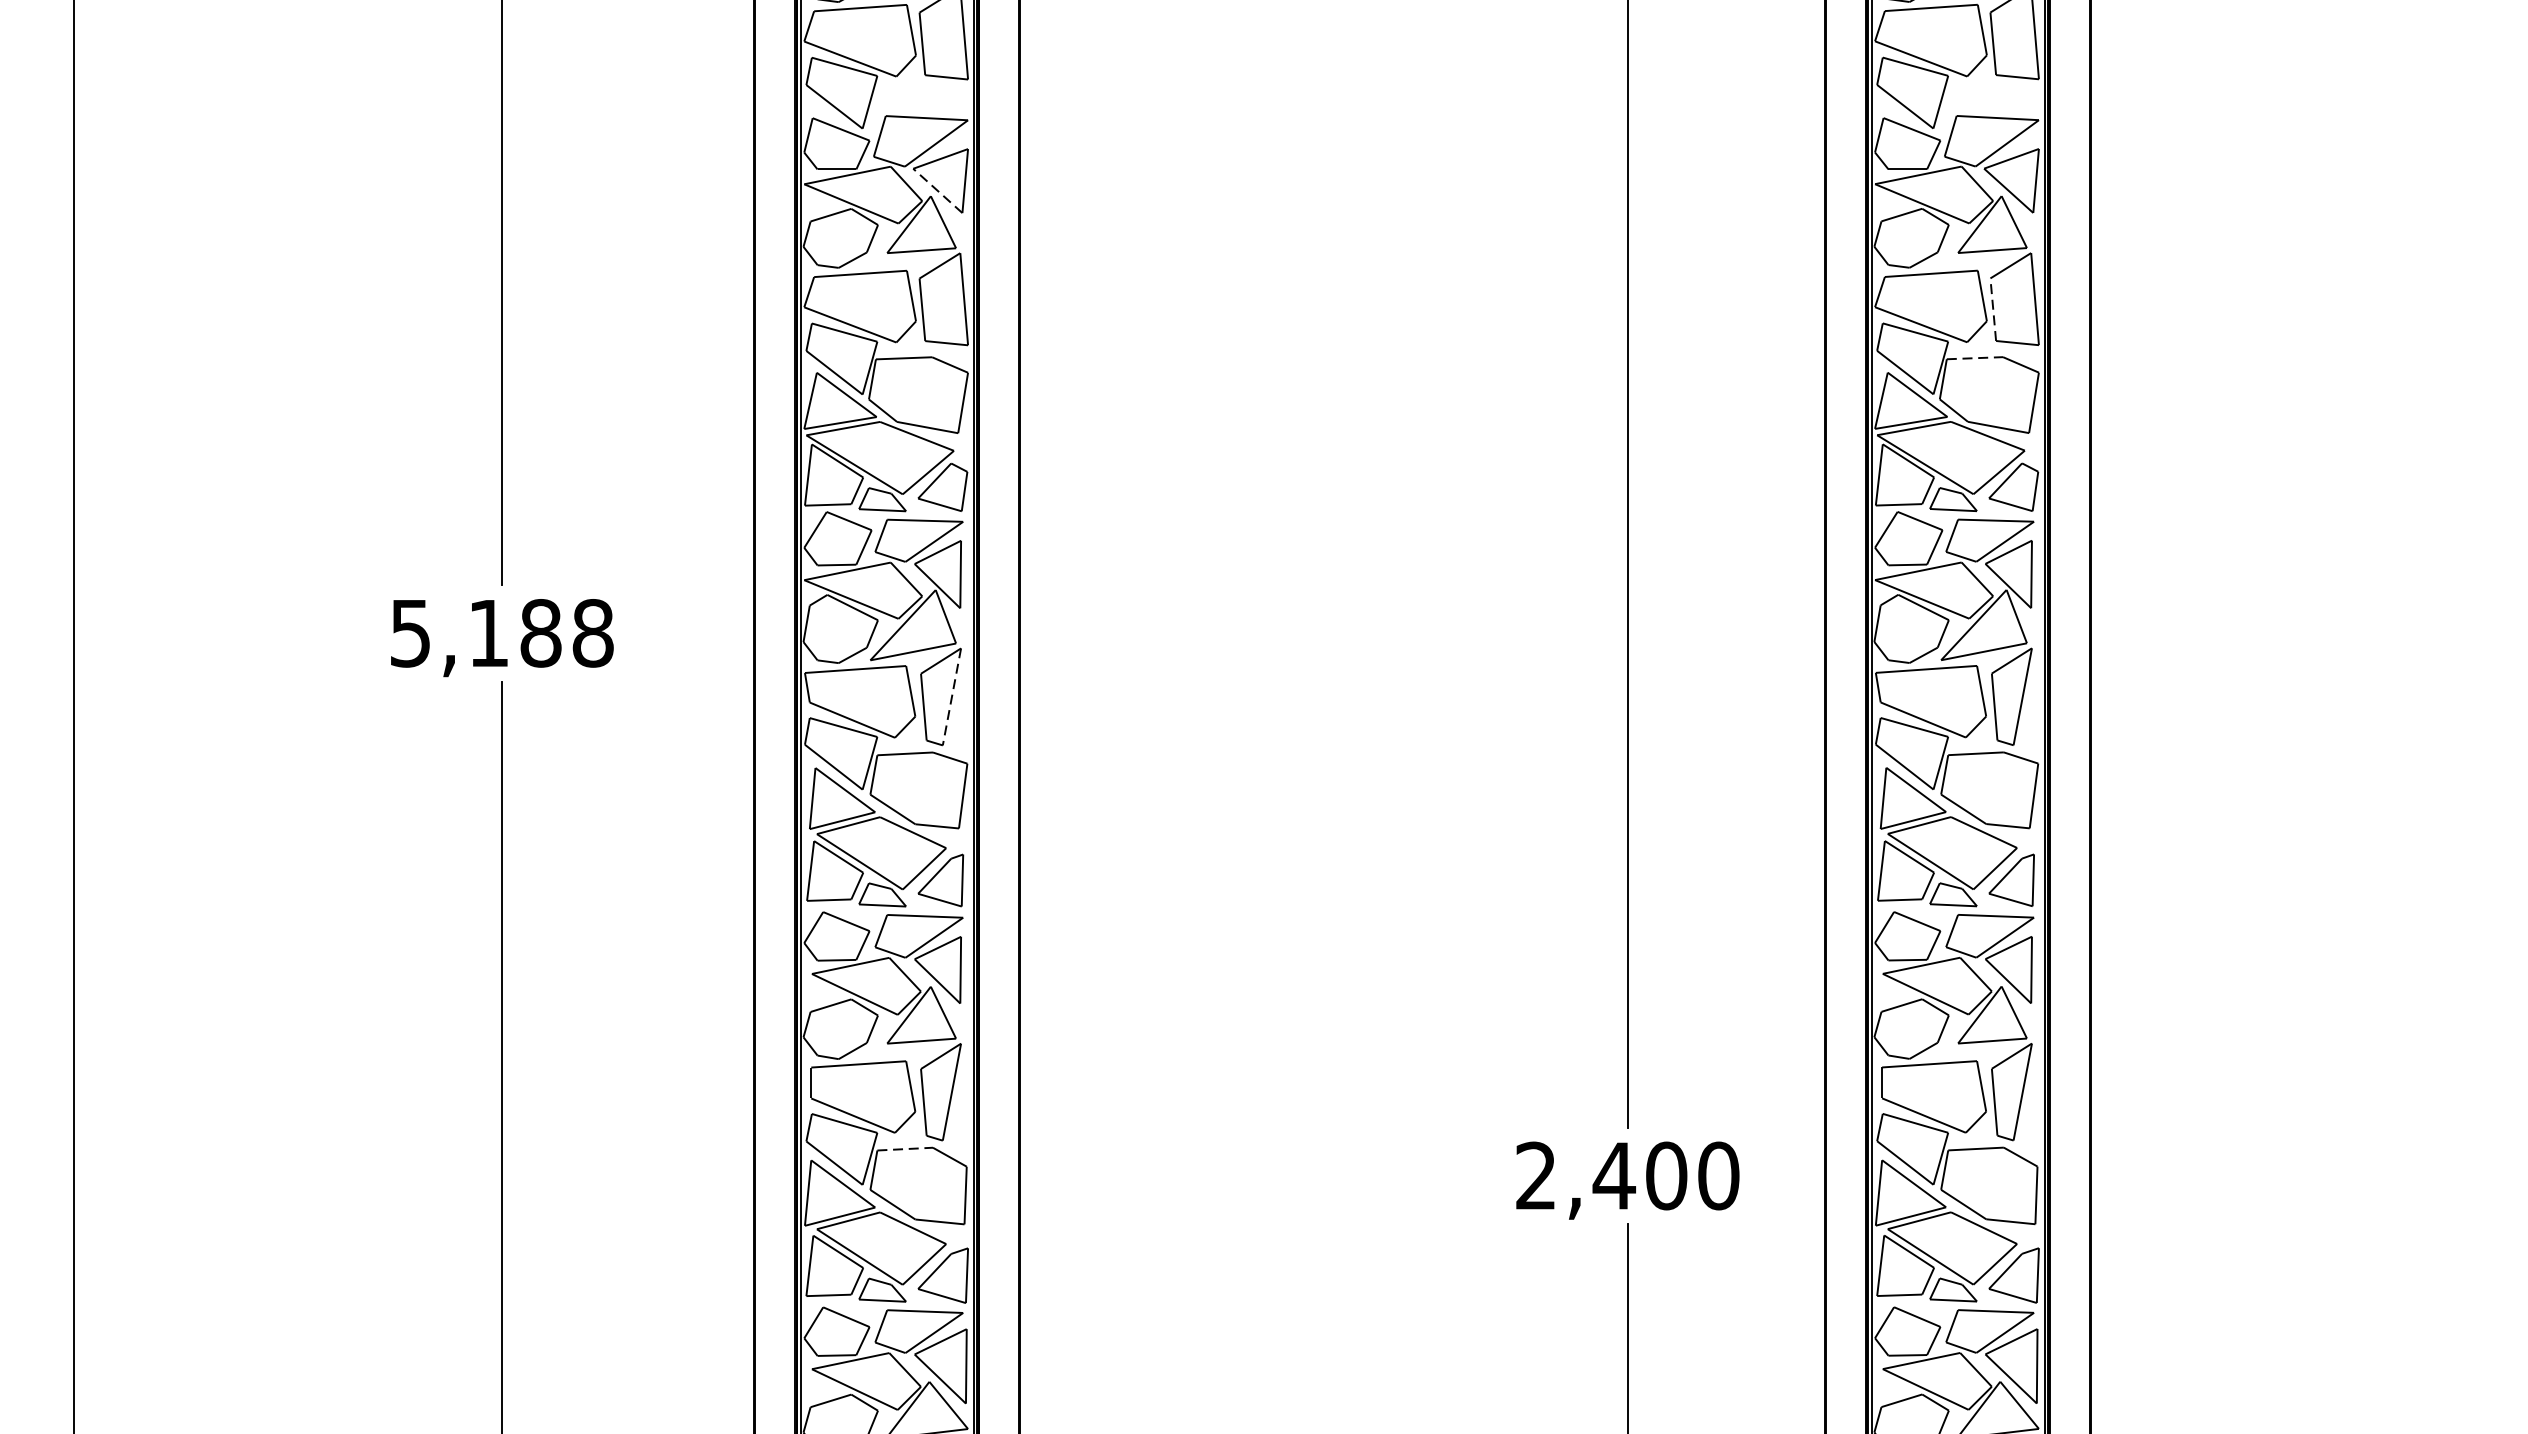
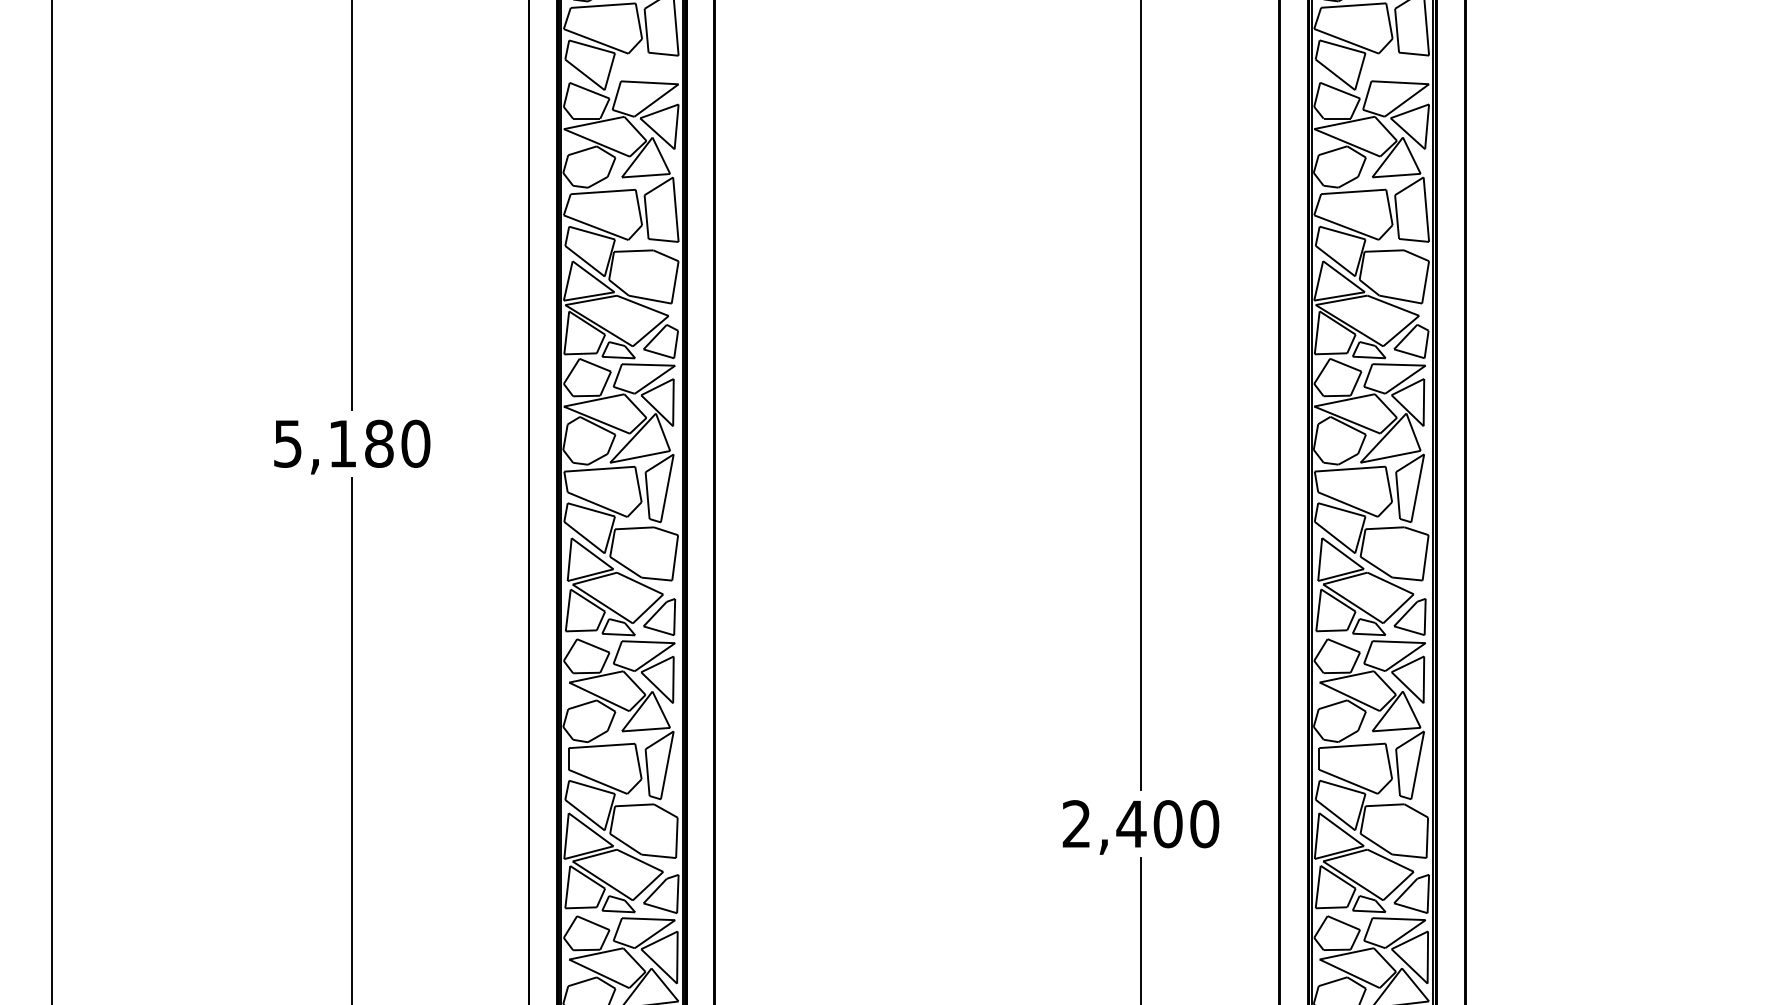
line: (937, 190) -> (657, 133), dashed -> solid
line: (1993, 308) -> (1397, 216), dashed -> solid
line: (1975, 358) -> (1384, 251), dashed -> solid
text: (592, 632) -> (415, 443), 5,188 -> 5,180
line: (952, 697) -> (667, 488), dashed -> solid
line: (905, 1149) -> (634, 805), dashed -> solid

